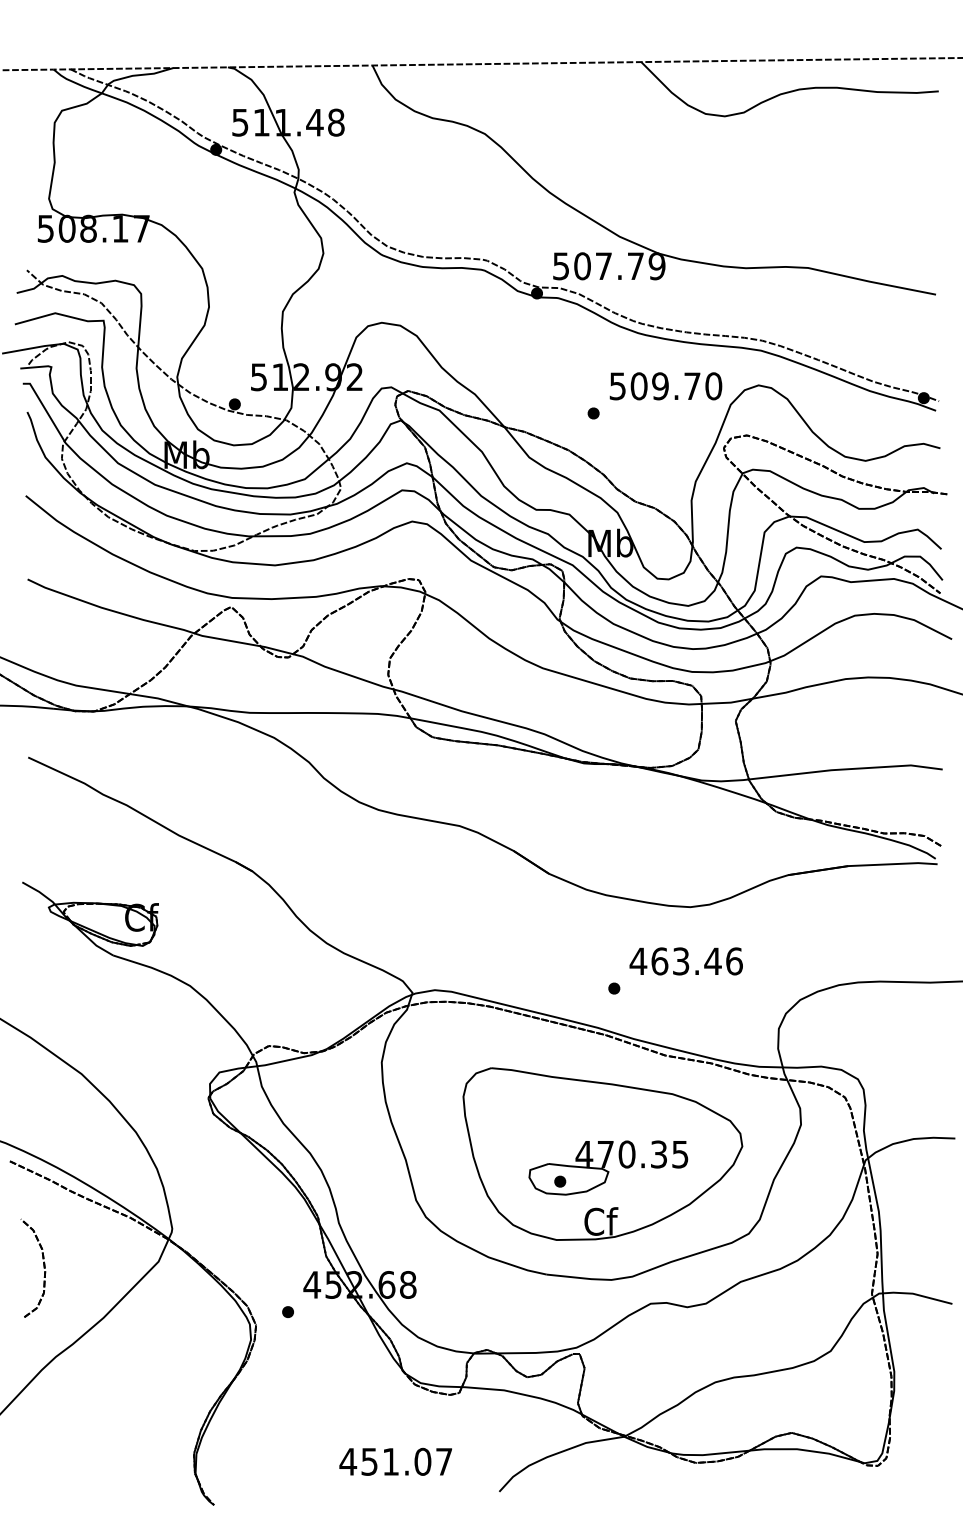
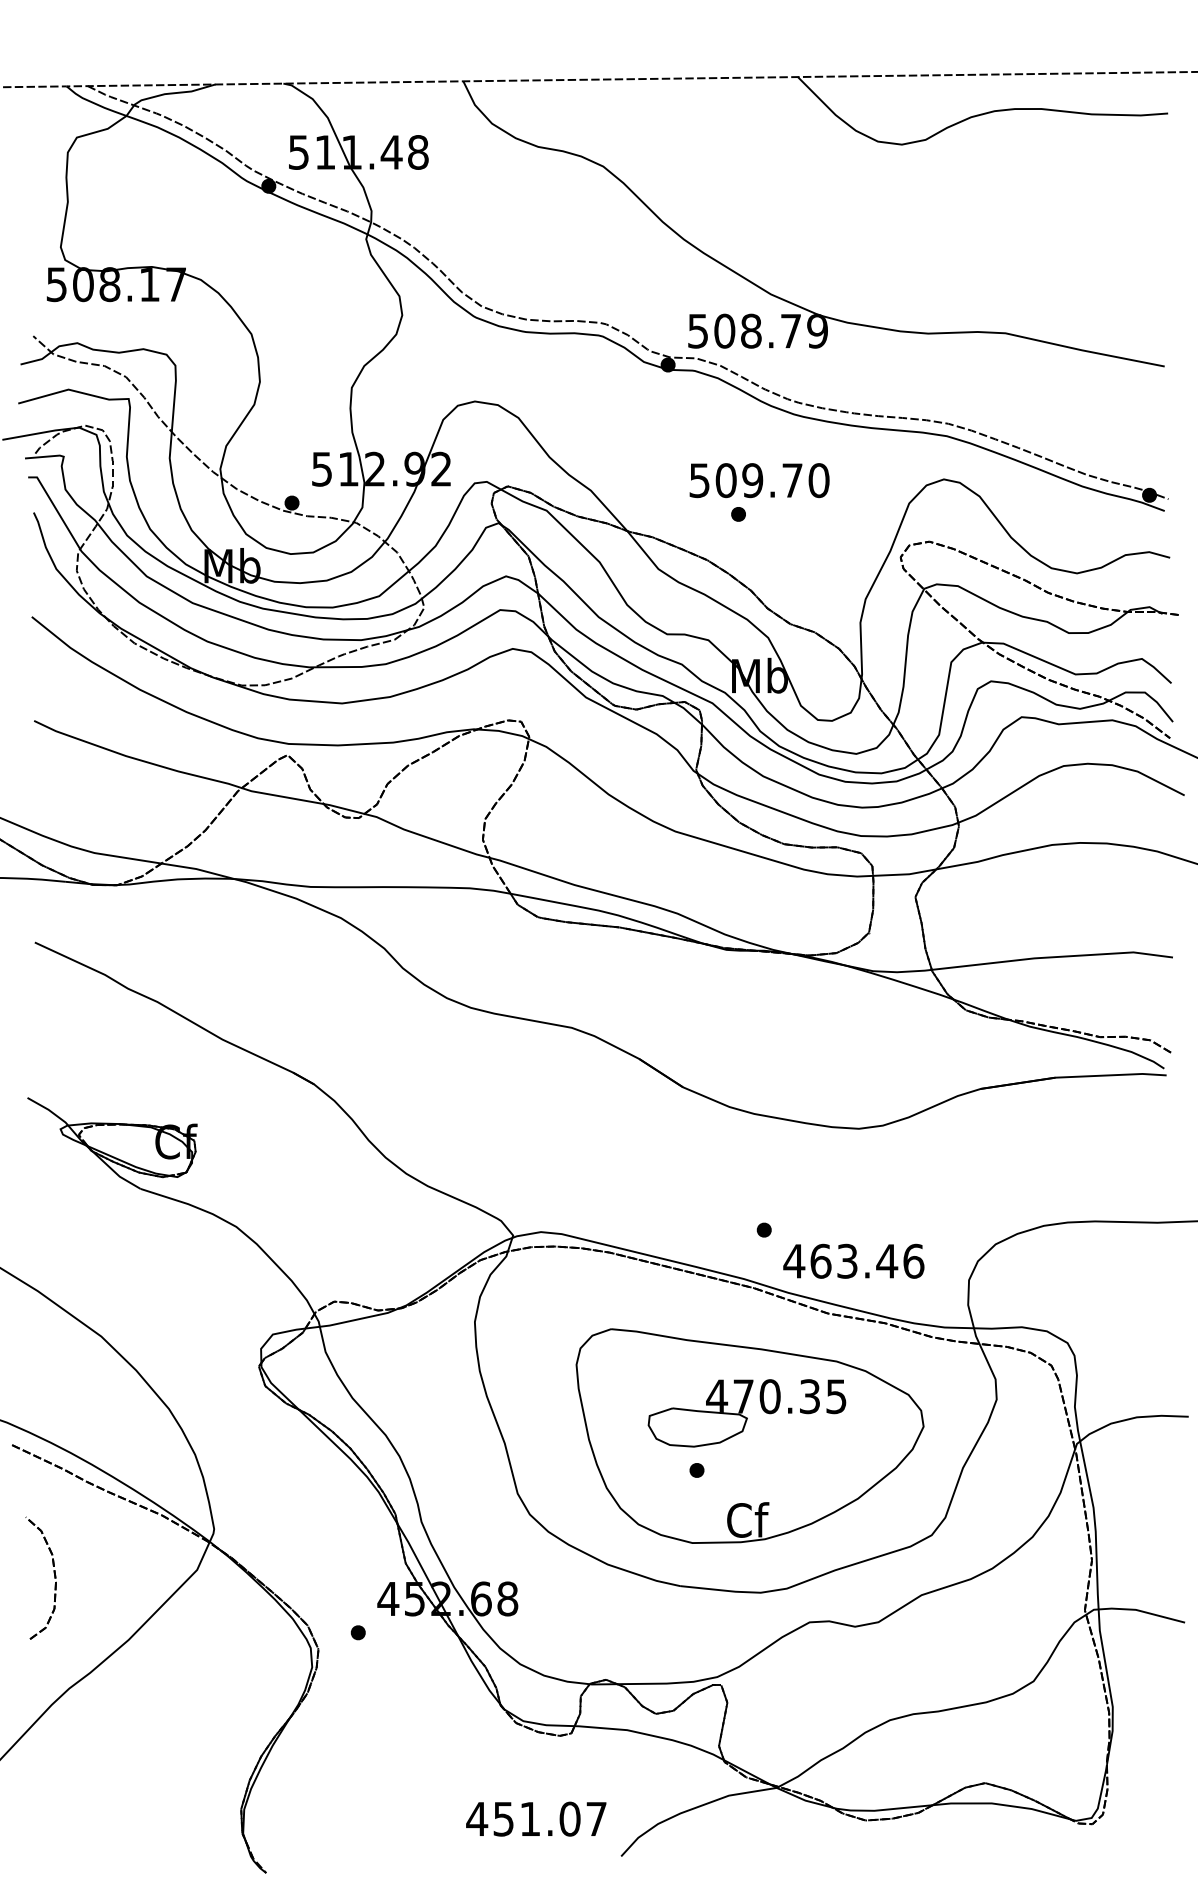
text: (604, 265) -> (751, 330), 507.79 -> 508.79
text: (665, 386) -> (759, 480), moved
text: (685, 960) -> (853, 1260), moved
part: (608, 1168) -> (746, 1413), moved
text: (395, 1461) -> (536, 1818), moved

